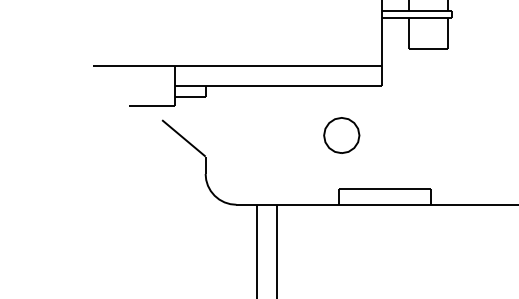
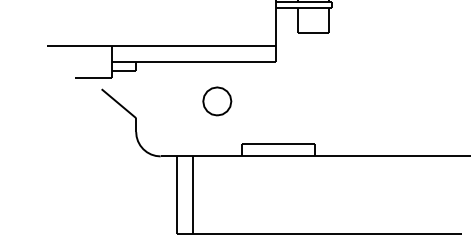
part: (342, 135) -> (217, 101), moved

